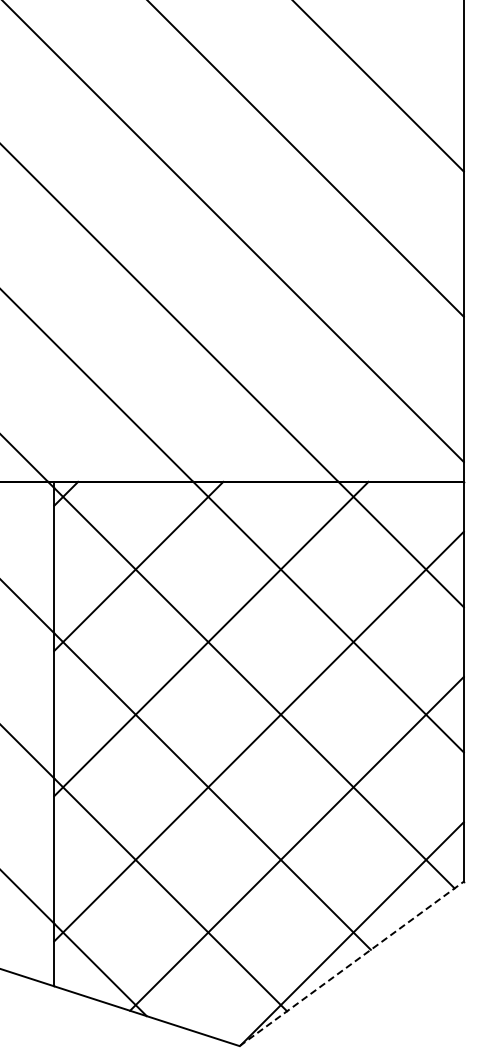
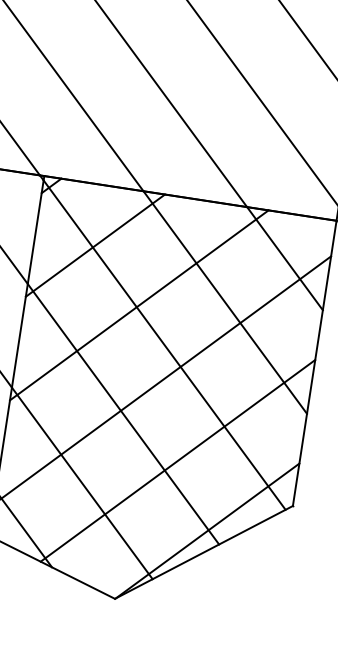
line: (352, 963) -> (204, 552), dashed -> solid

